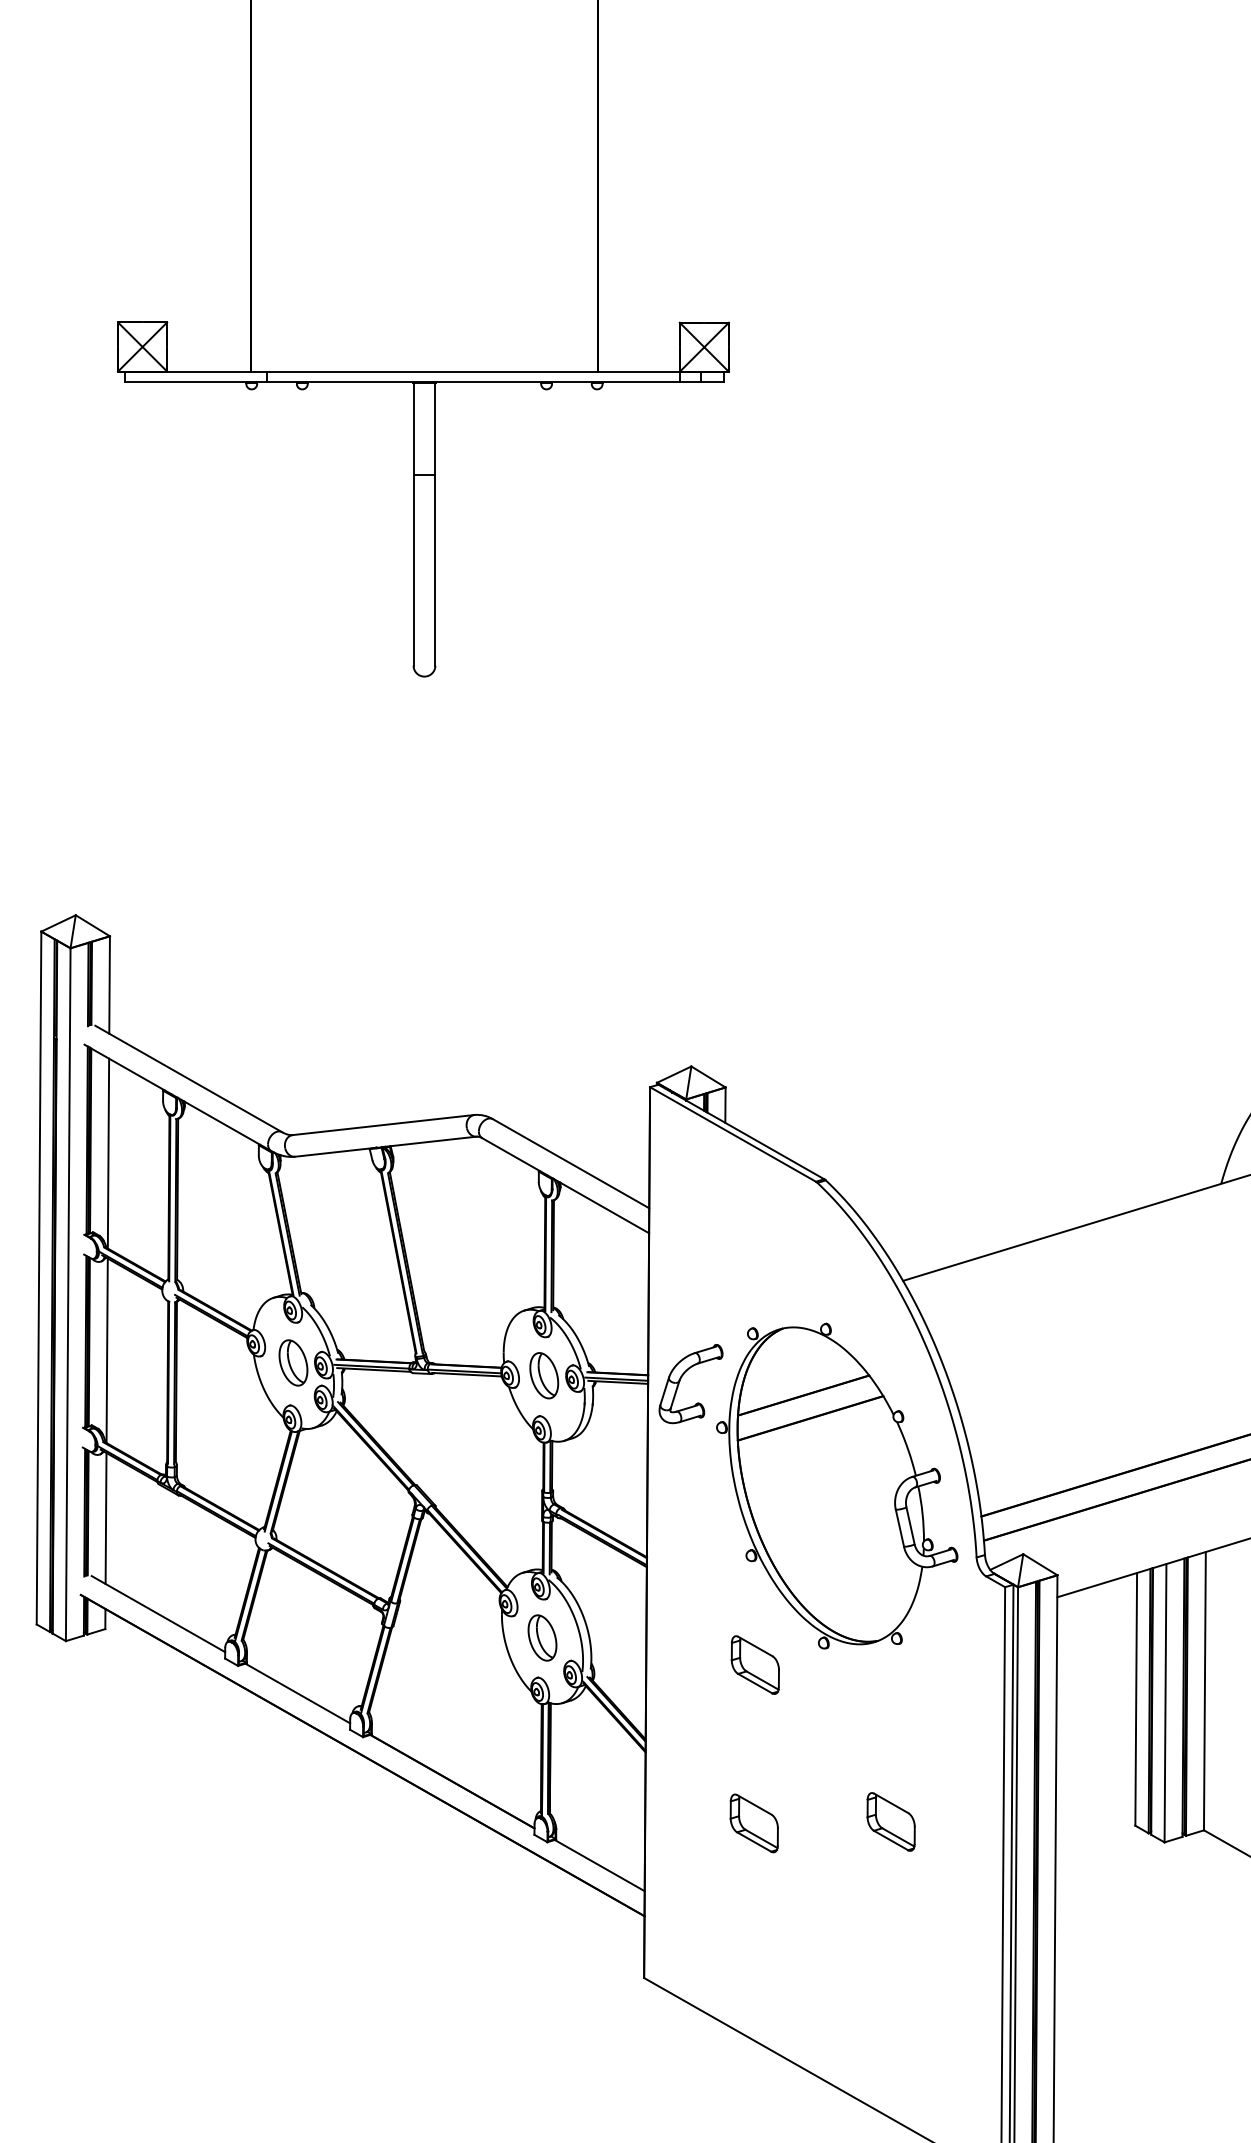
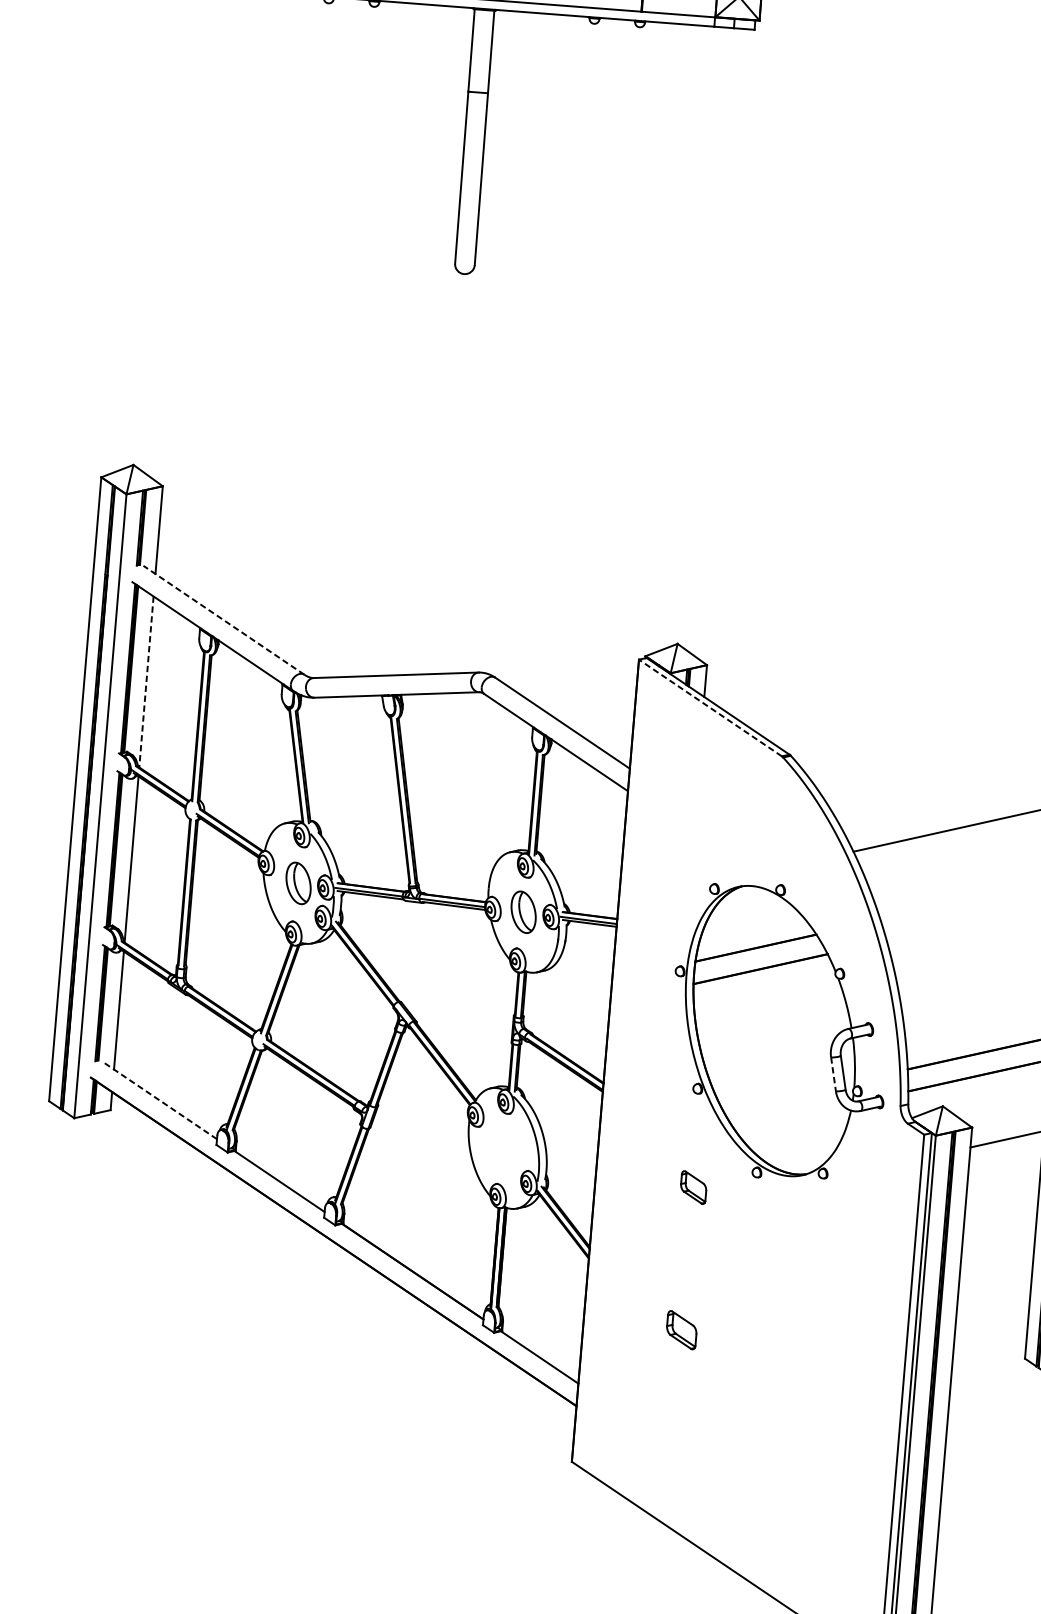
line: (188, 1078) -> (223, 619), solid -> dashed
line: (732, 1134) -> (709, 708), solid -> dashed
line: (108, 1153) -> (146, 681), solid -> dashed
part: (680, 1381) -> (645, 926), removed
line: (899, 1528) -> (833, 1074), solid -> dashed
line: (158, 1614) -> (159, 1100), solid -> dashed
part: (542, 1637) -> (503, 1148), removed
part: (754, 1664) -> (693, 1187), size x0.6
part: (890, 1821) -> (804, 1337), removed
part: (753, 1823) -> (681, 1330), size x0.7

